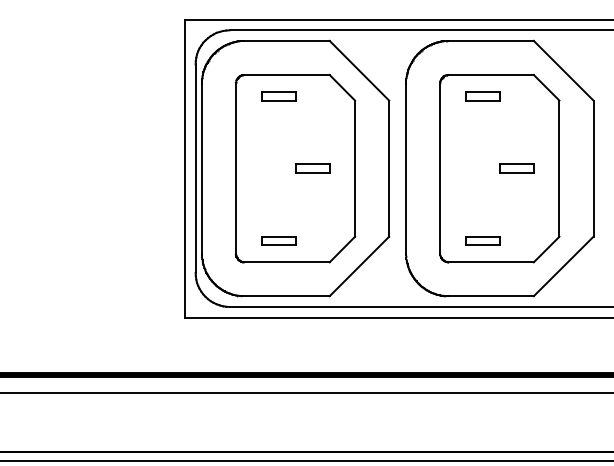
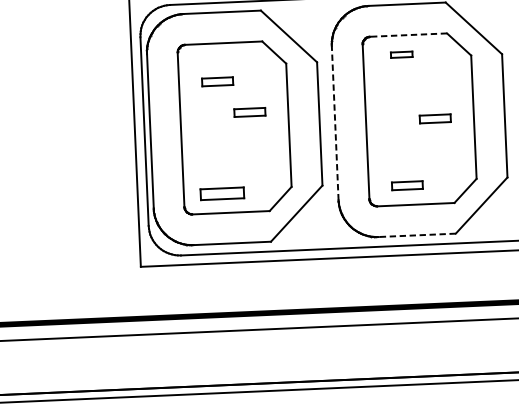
line: (491, 75) -> (408, 35), solid -> dashed
part: (278, 96) -> (217, 81), moved
part: (482, 96) -> (401, 54), size x0.7
part: (312, 168) -> (249, 112), moved
line: (406, 168) -> (335, 123), solid -> dashed
part: (278, 240) -> (222, 193), size x1.4
line: (489, 296) -> (415, 235), solid -> dashed

